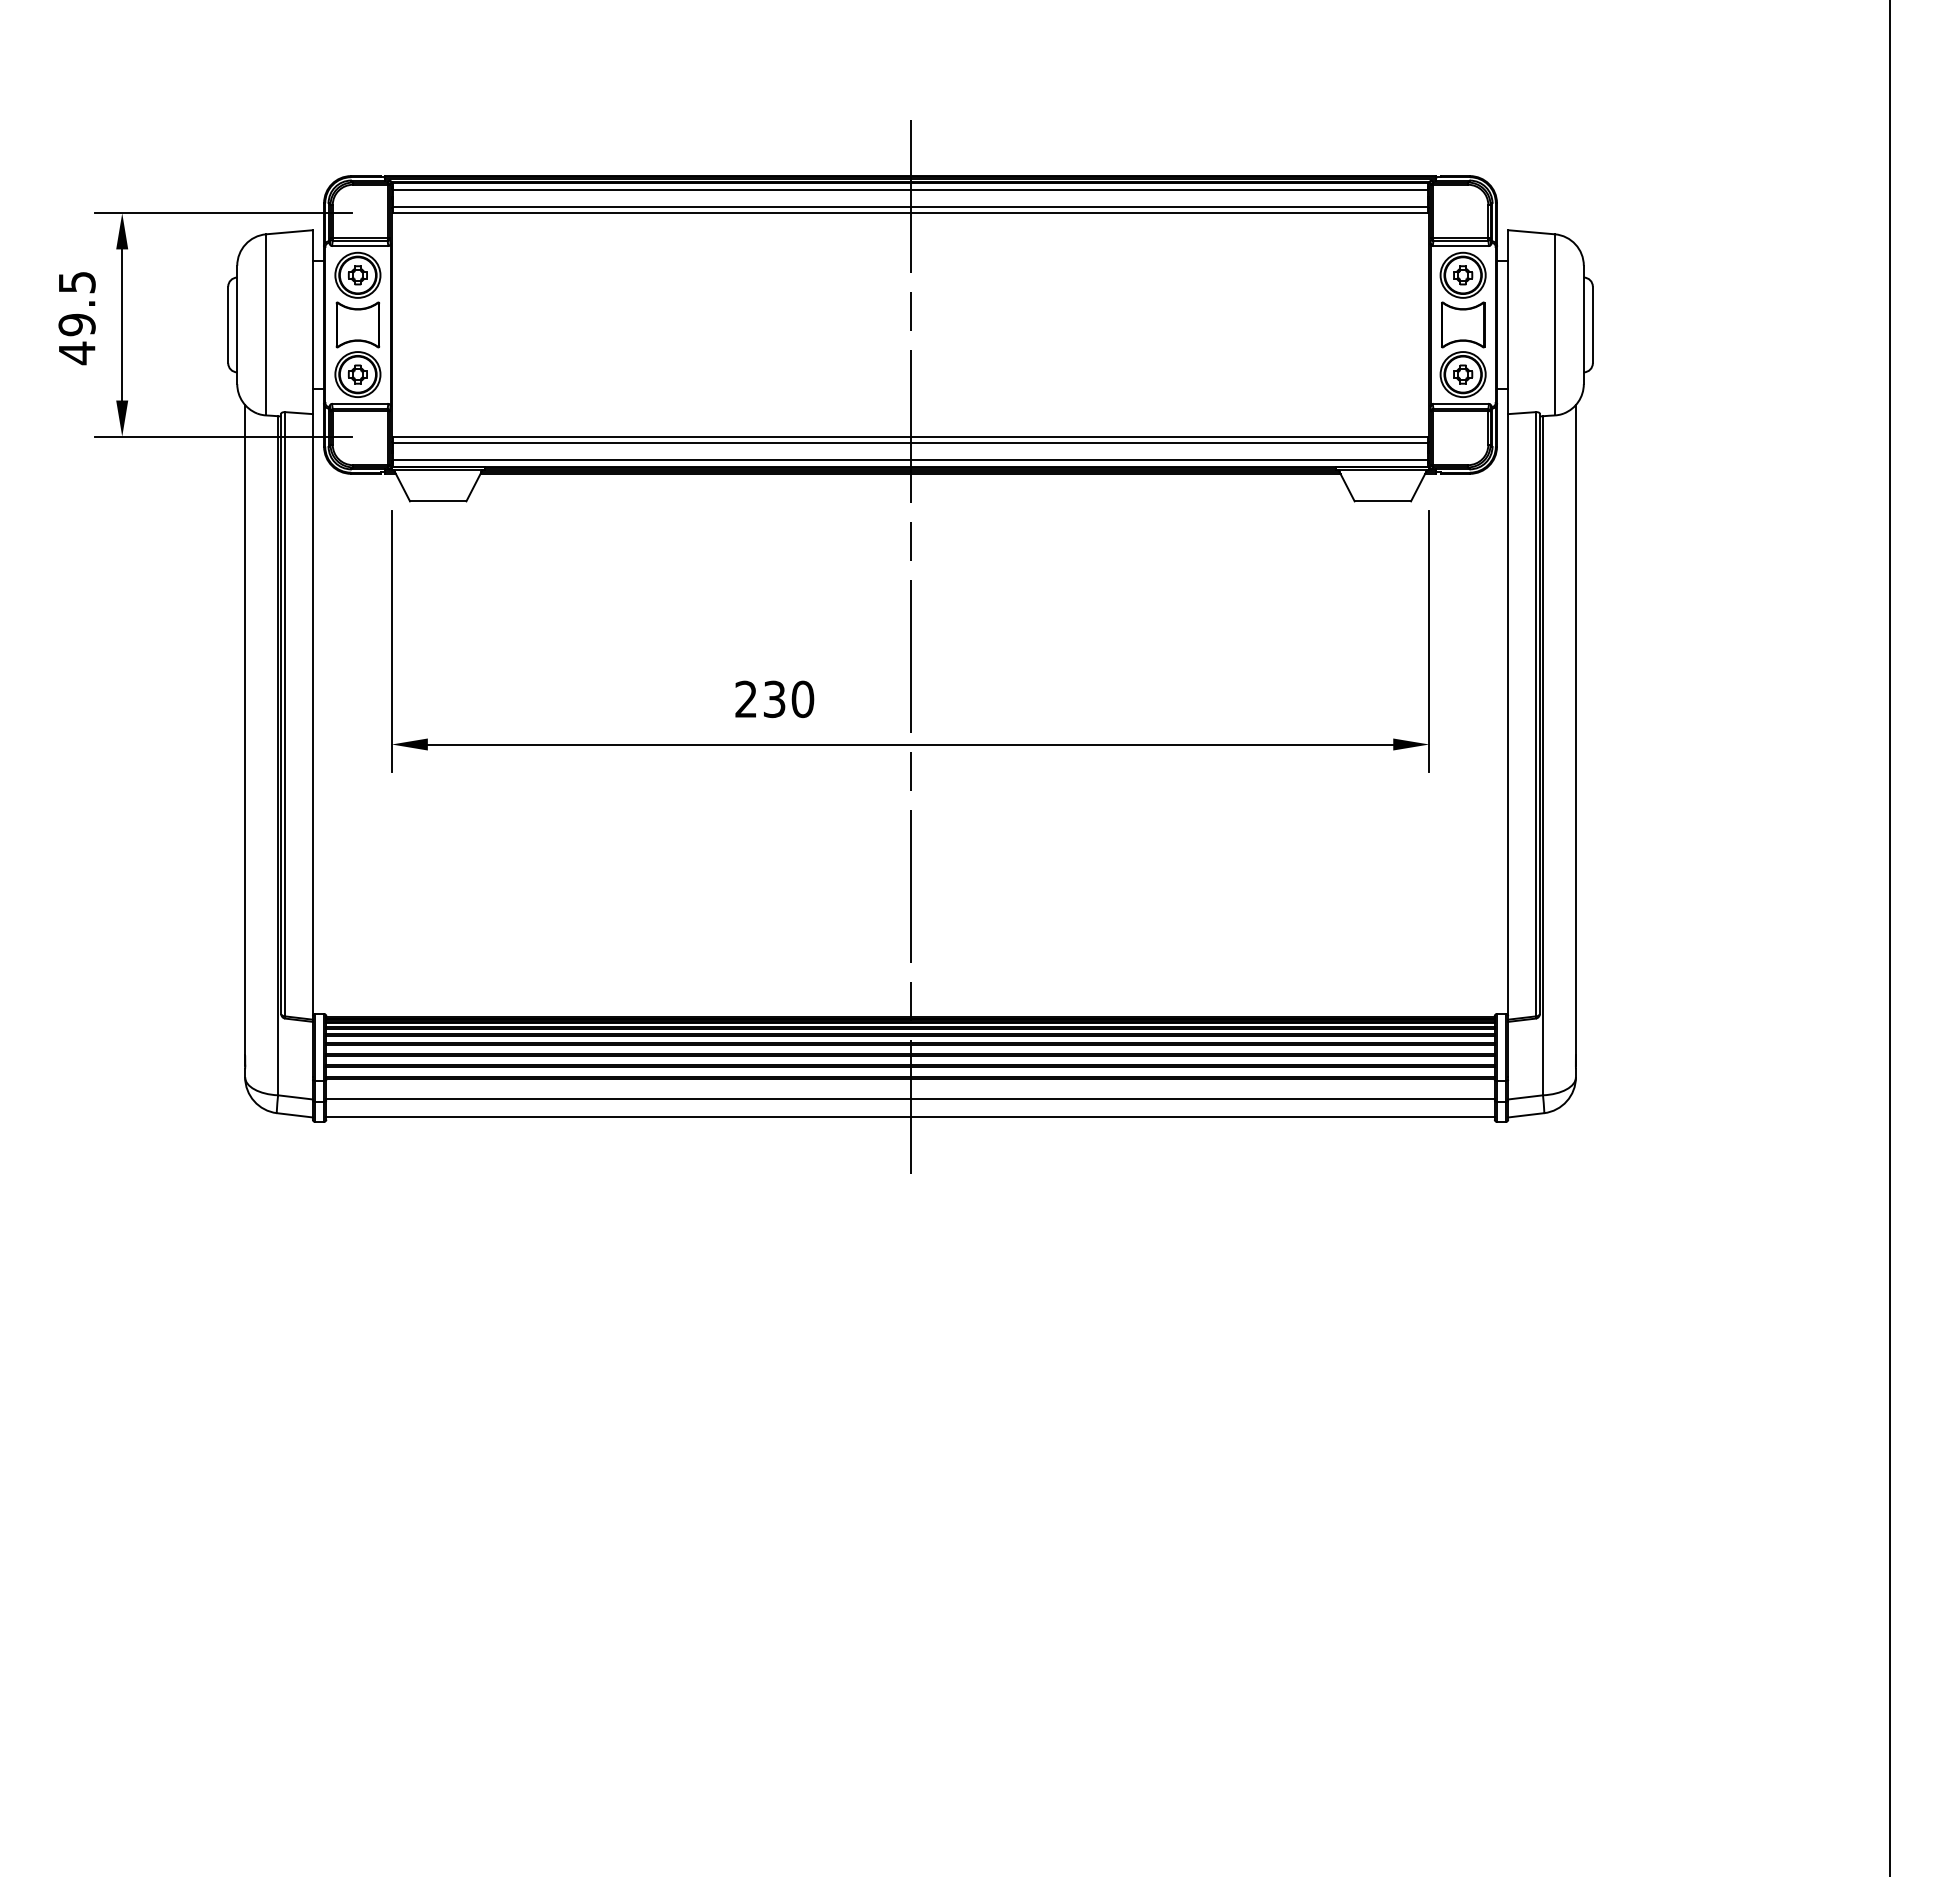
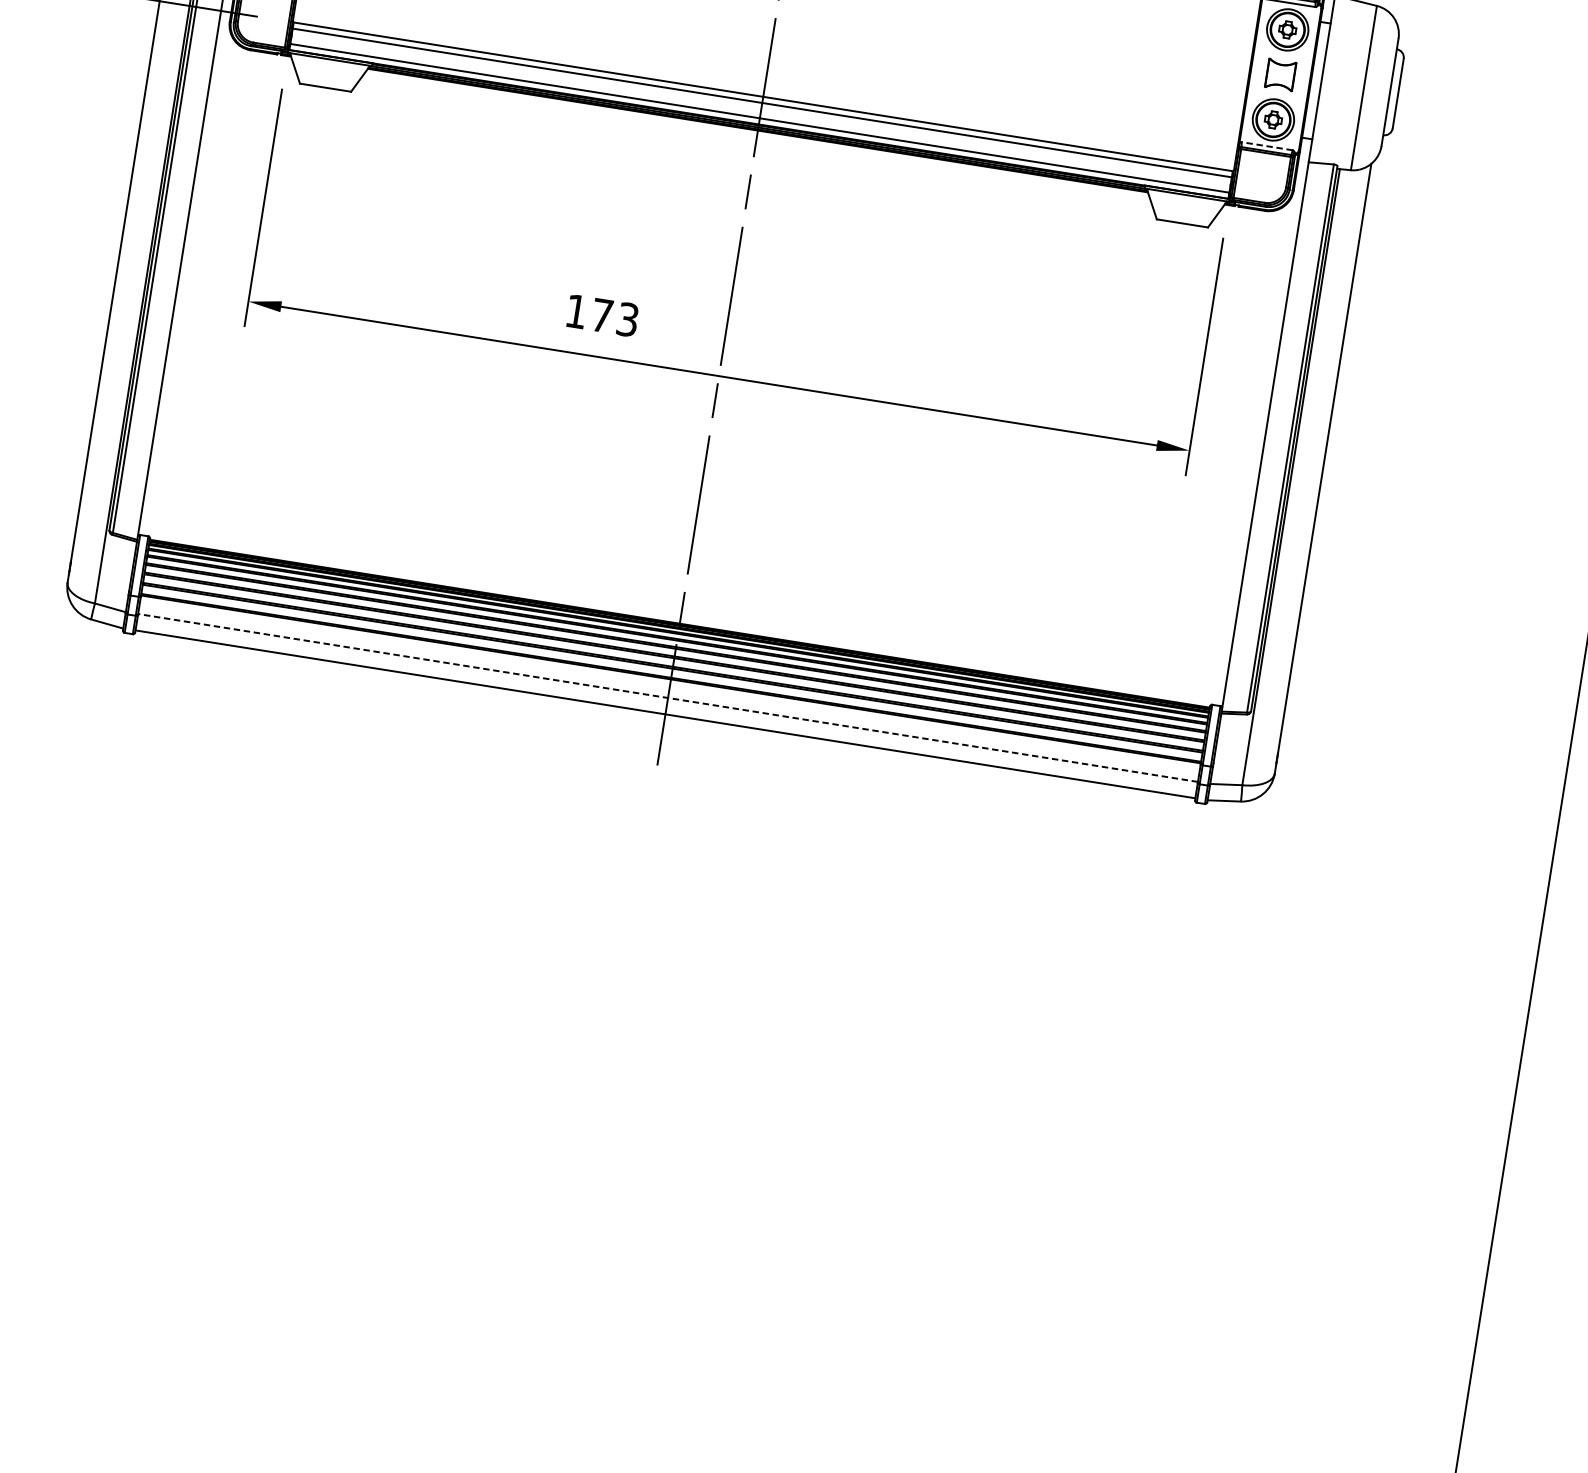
part: (1463, 324) -> (1280, 74), size x0.7
line: (1460, 403) -> (1266, 145), solid -> dashed
text: (774, 699) -> (602, 315), 230 -> 173
line: (910, 1099) -> (668, 698), solid -> dashed

